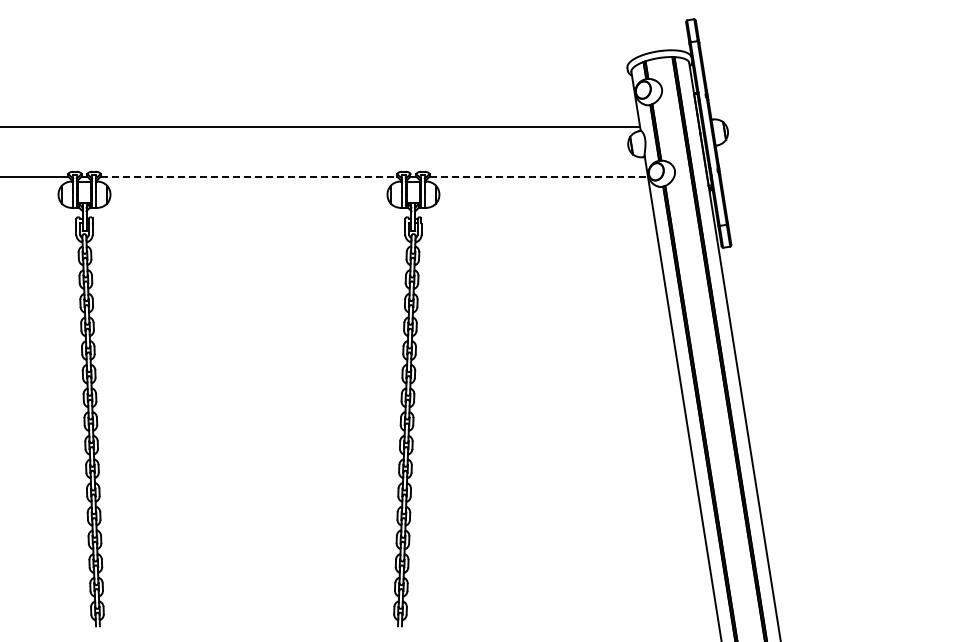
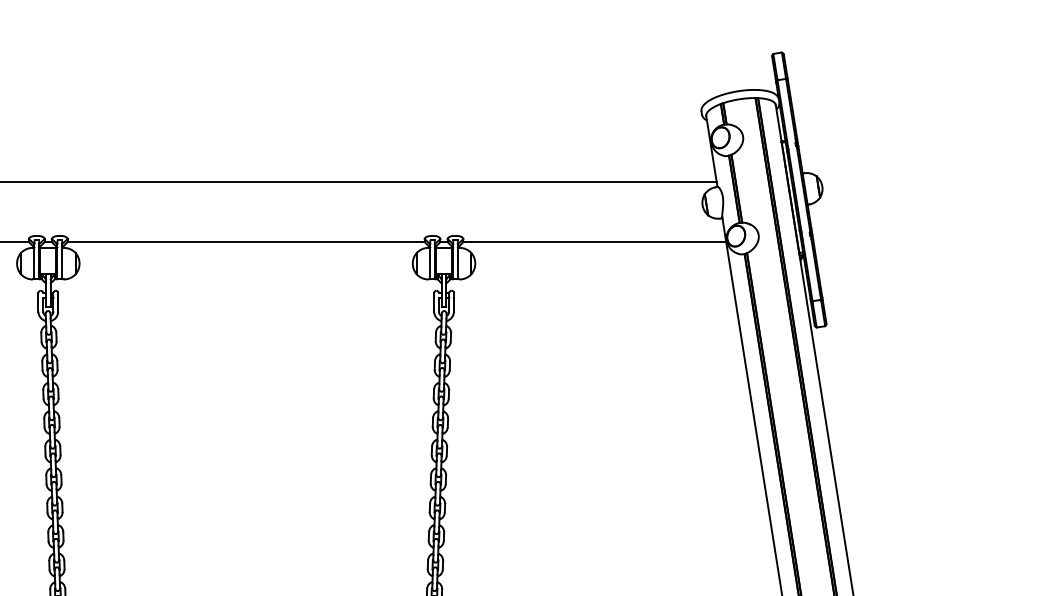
line: (249, 176) -> (246, 241), dashed -> solid
line: (539, 176) -> (595, 241), dashed -> solid

